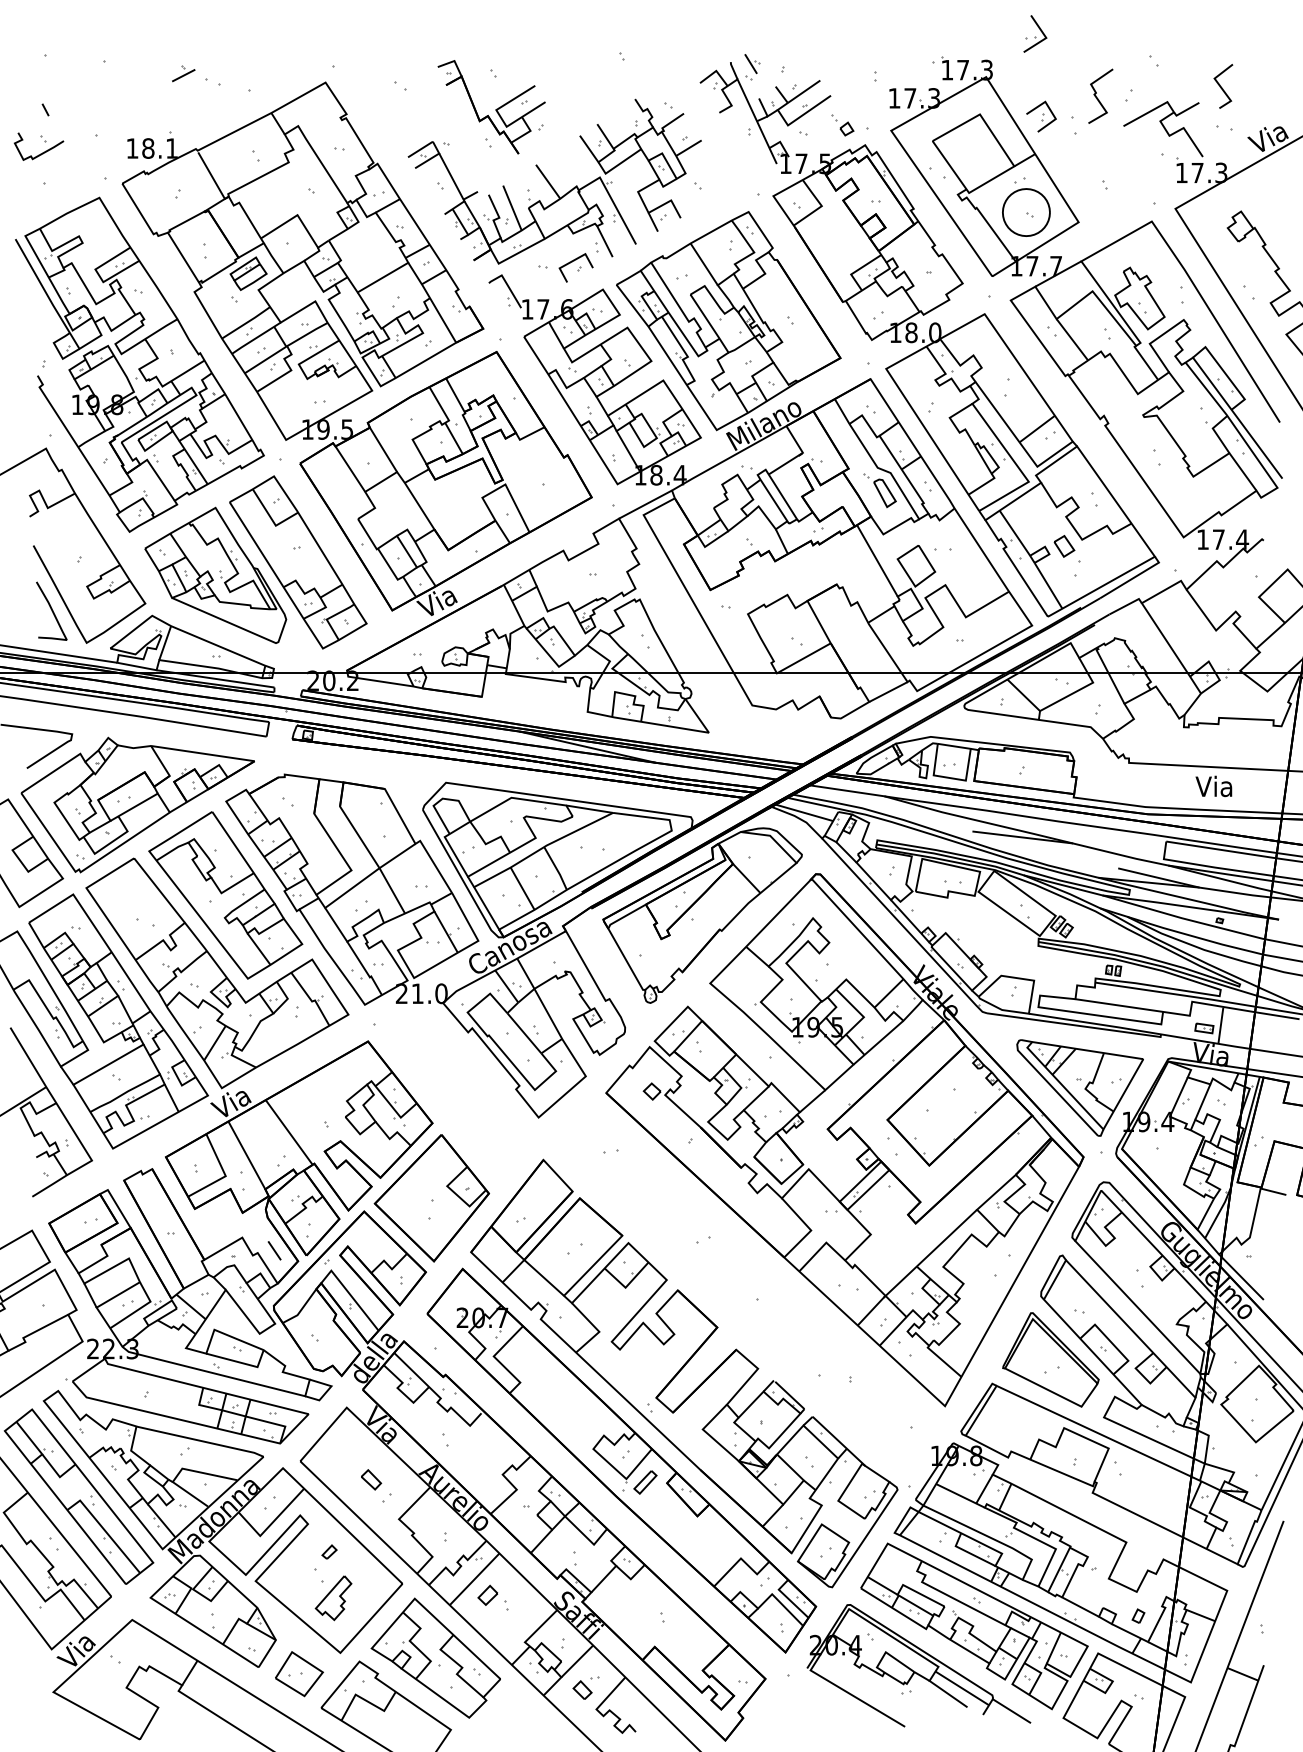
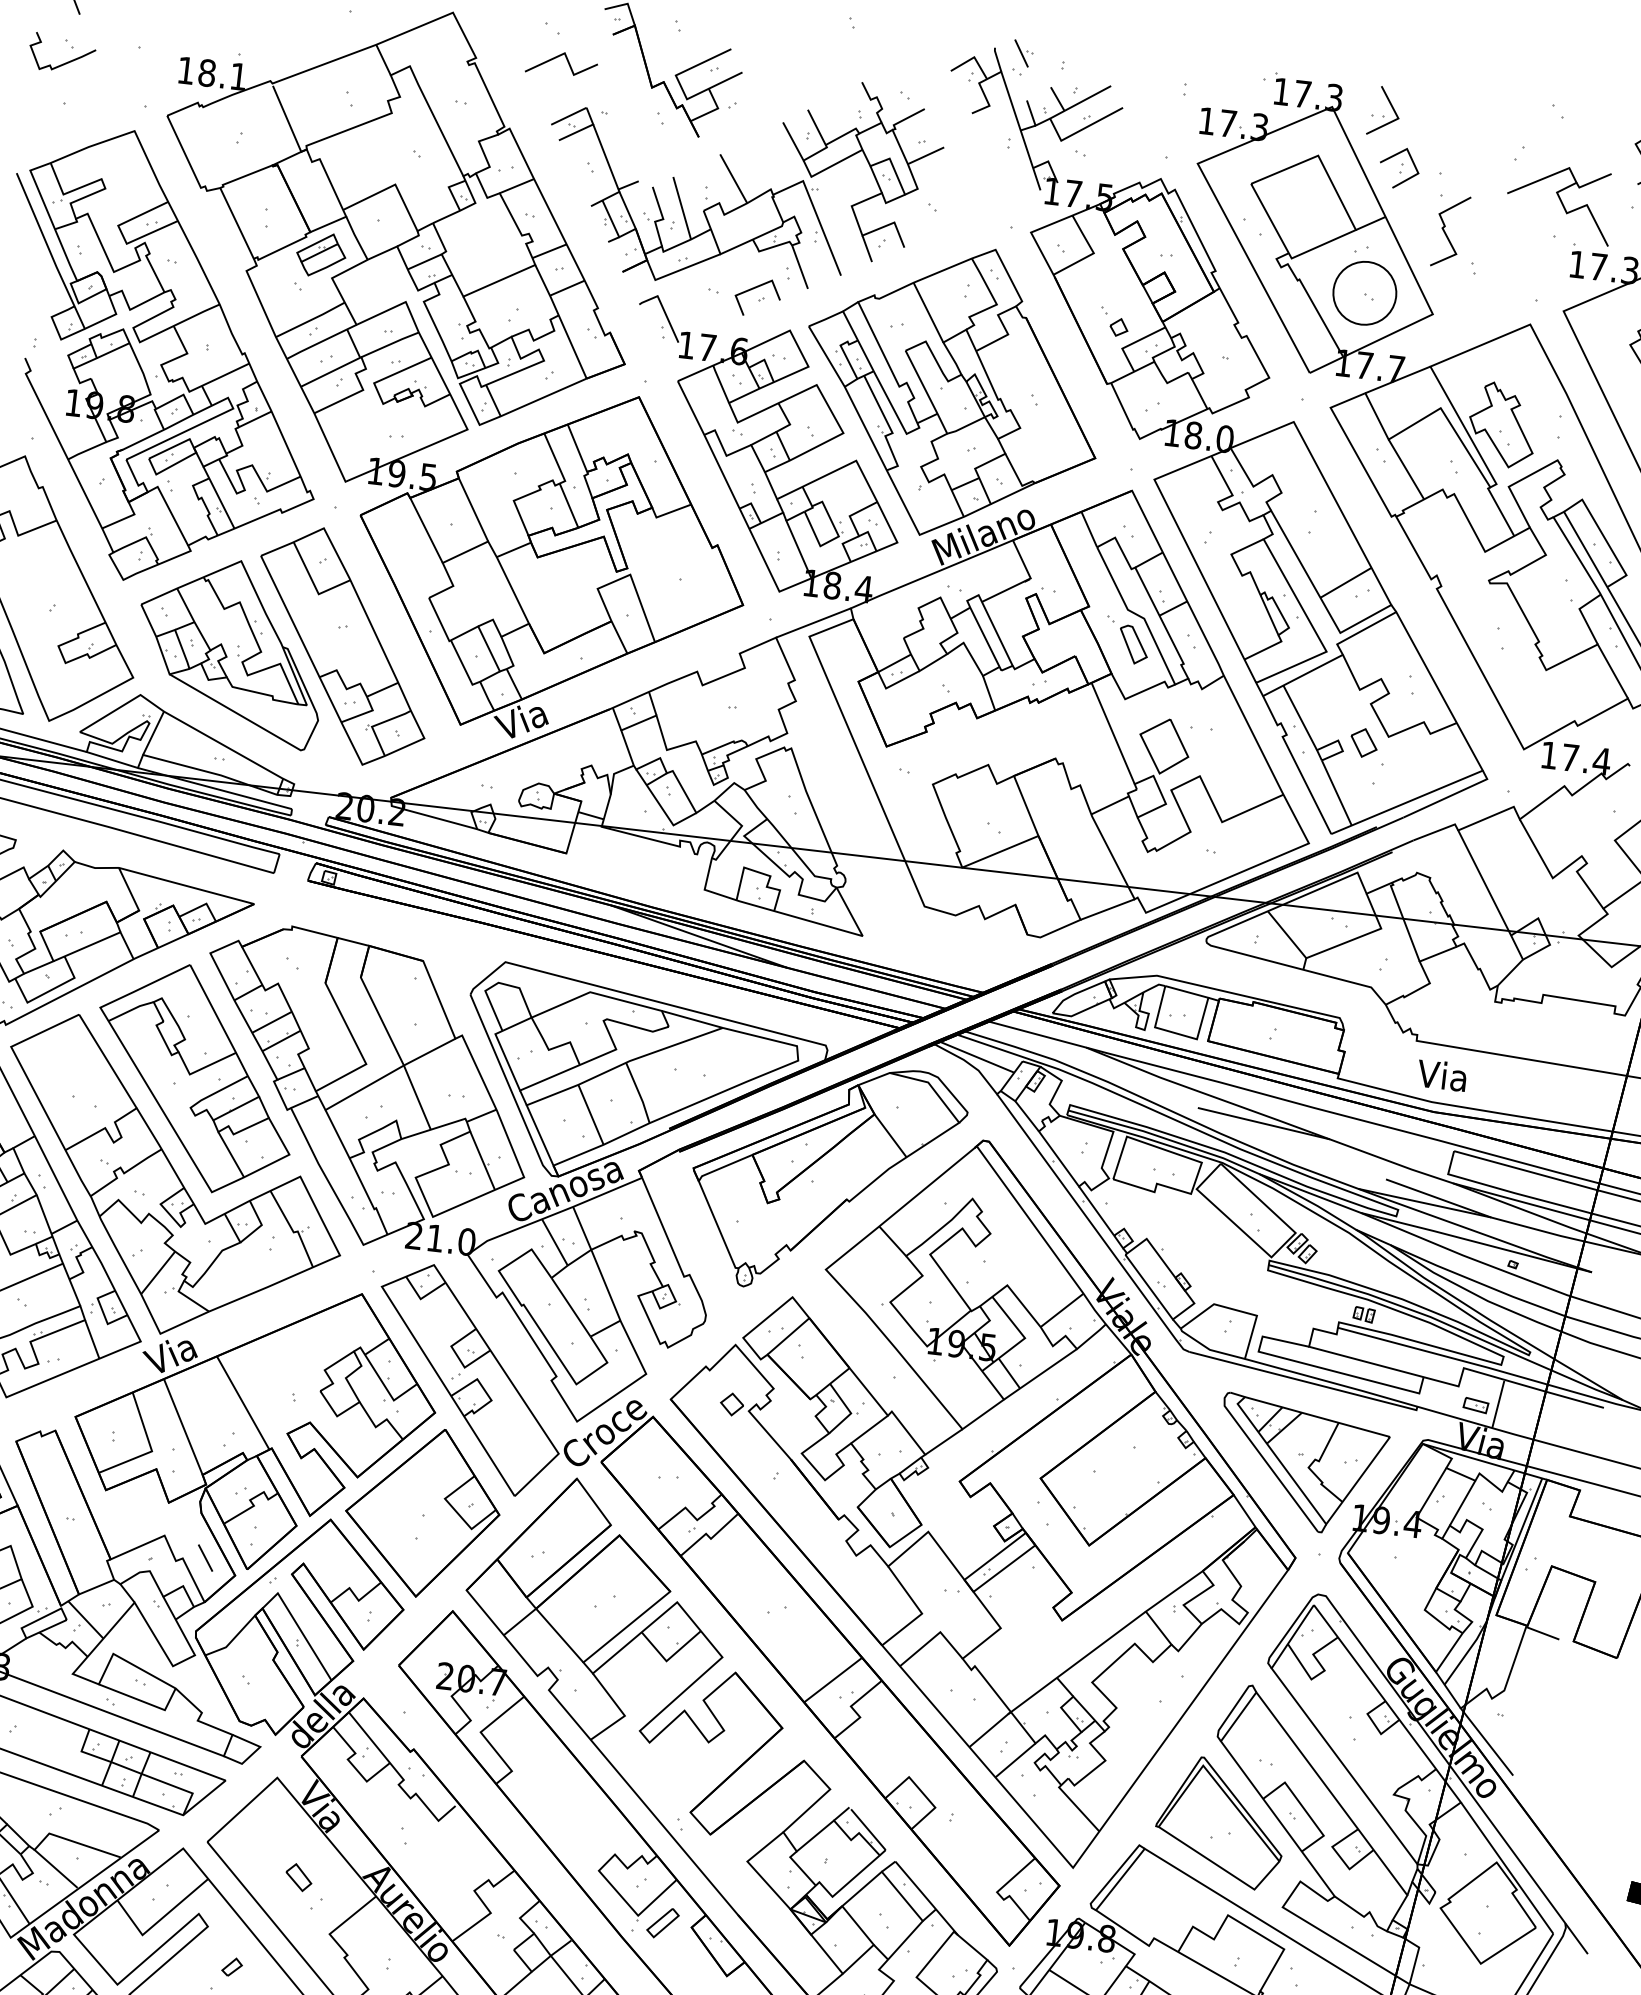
part: (1035, 33) -> (1384, 110), moved
curve: (1097, 97) -> (1446, 232), moved
line: (414, 109) -> (567, 62), added
part: (842, 125) -> (1113, 322), moved
text: (1213, 786) -> (1441, 1075), moved
part: (659, 1241) -> (718, 1604), added

